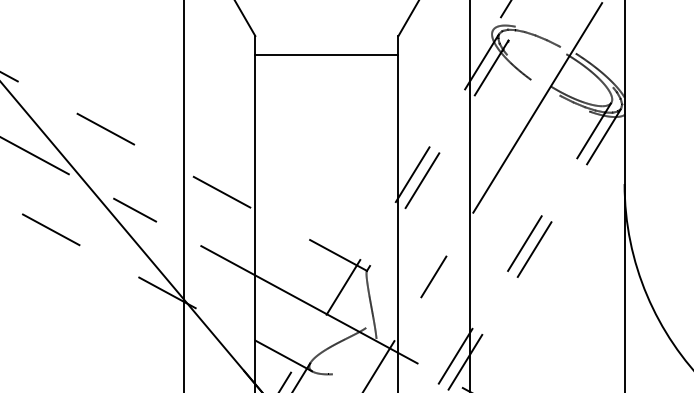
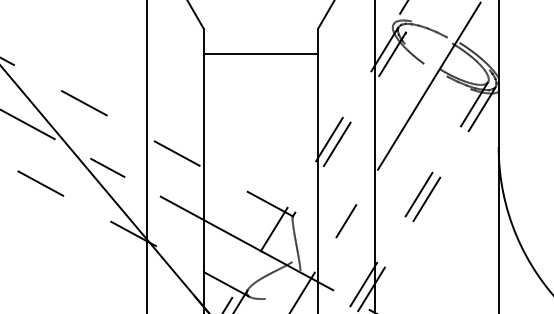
line: (326, 55) -> (260, 54), moved

